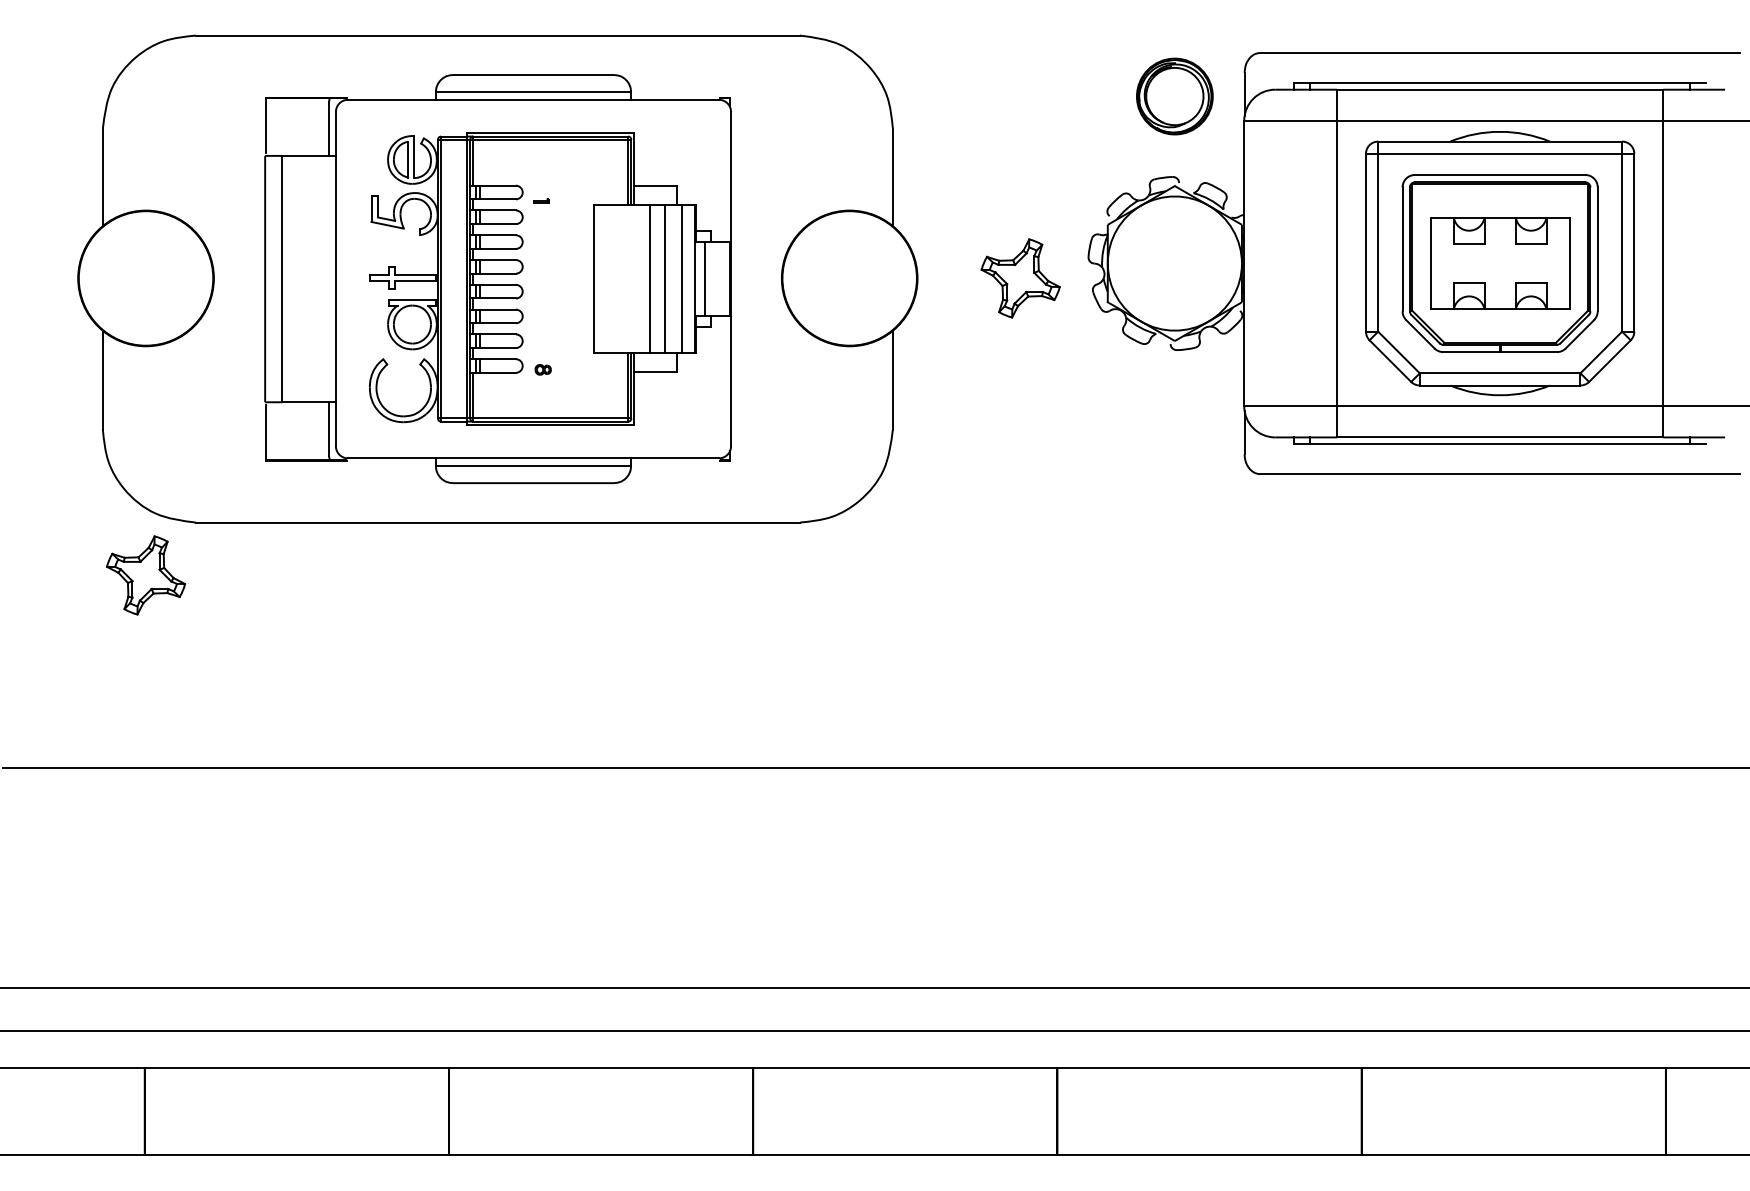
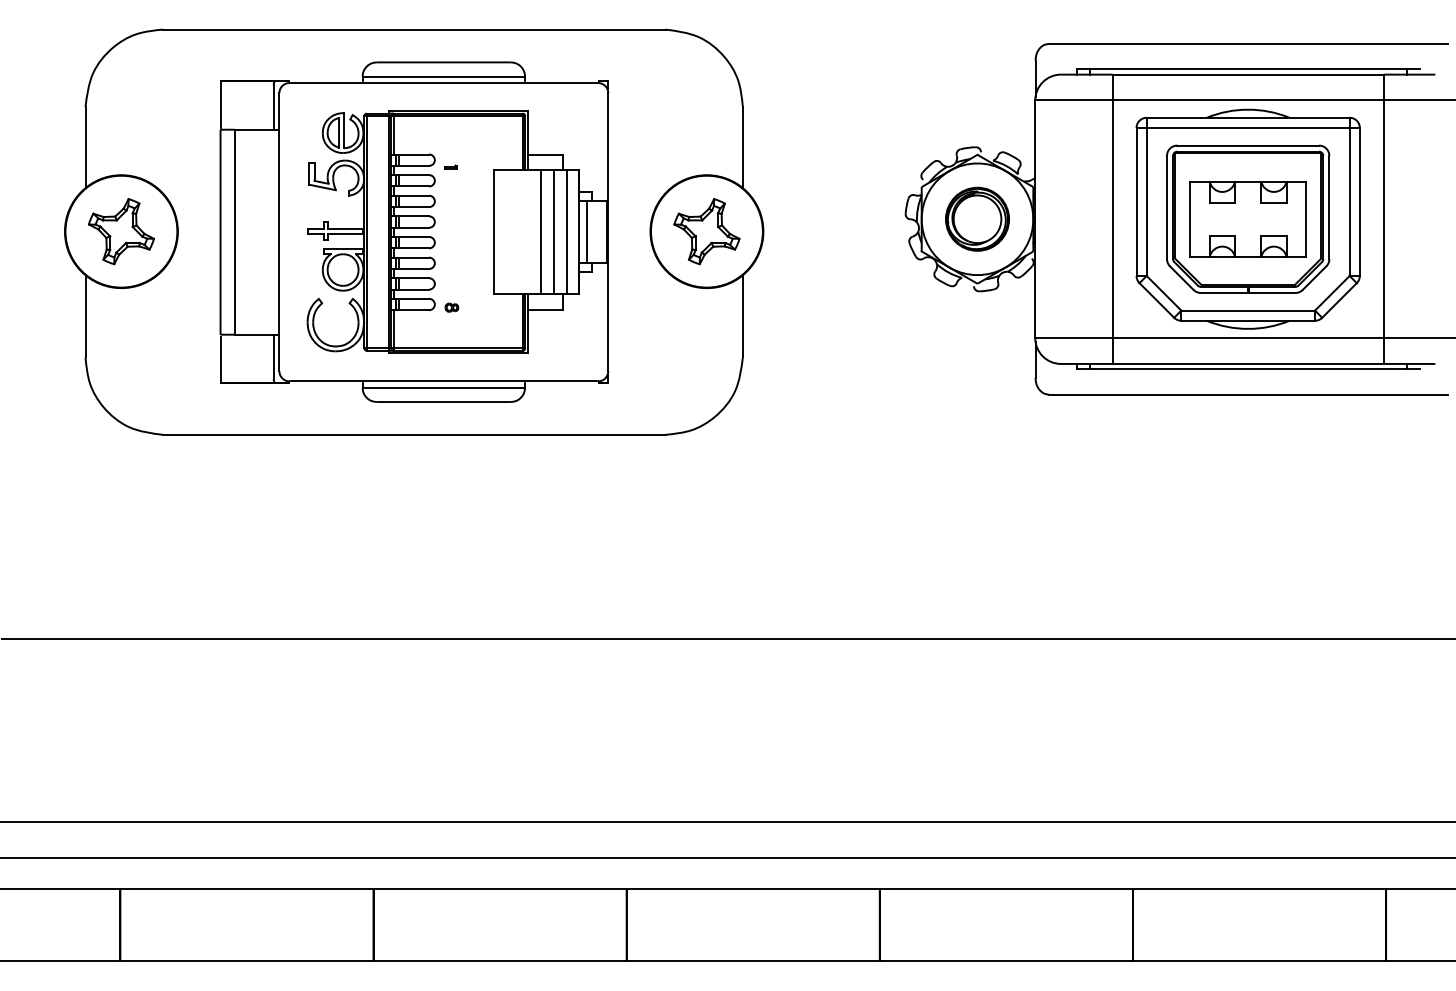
part: (1174, 96) -> (977, 219), moved
part: (1020, 278) -> (706, 231), moved
part: (146, 575) -> (121, 231), moved

